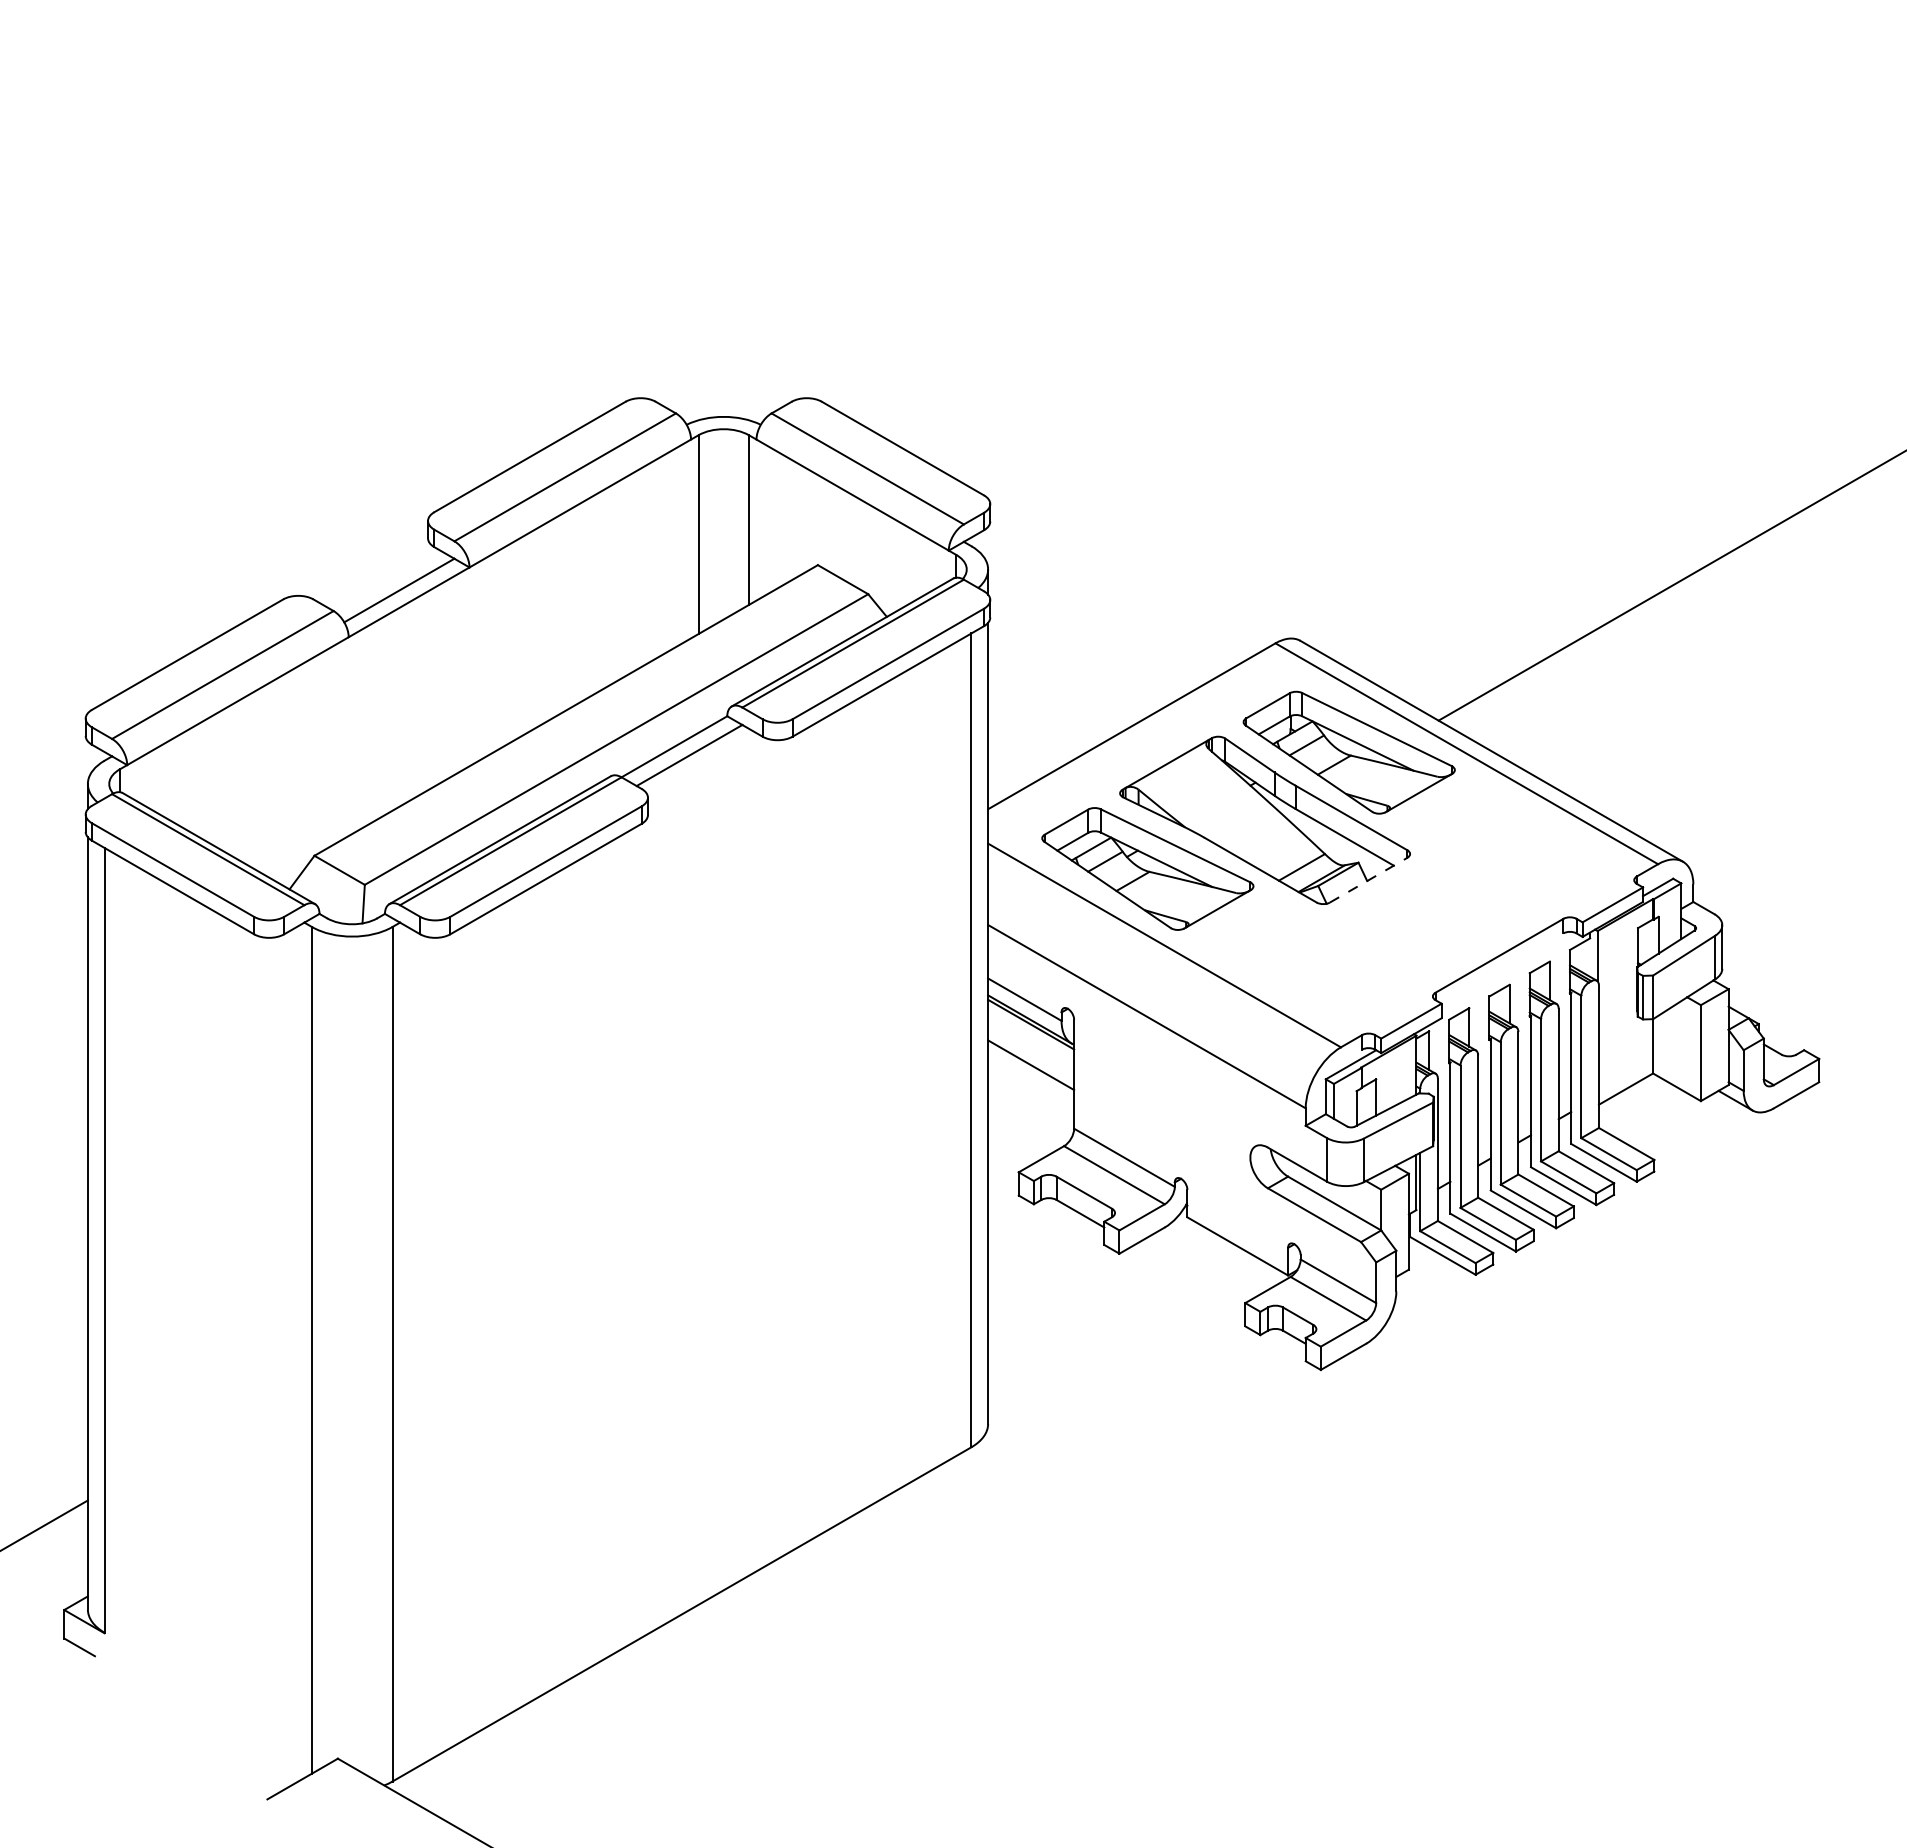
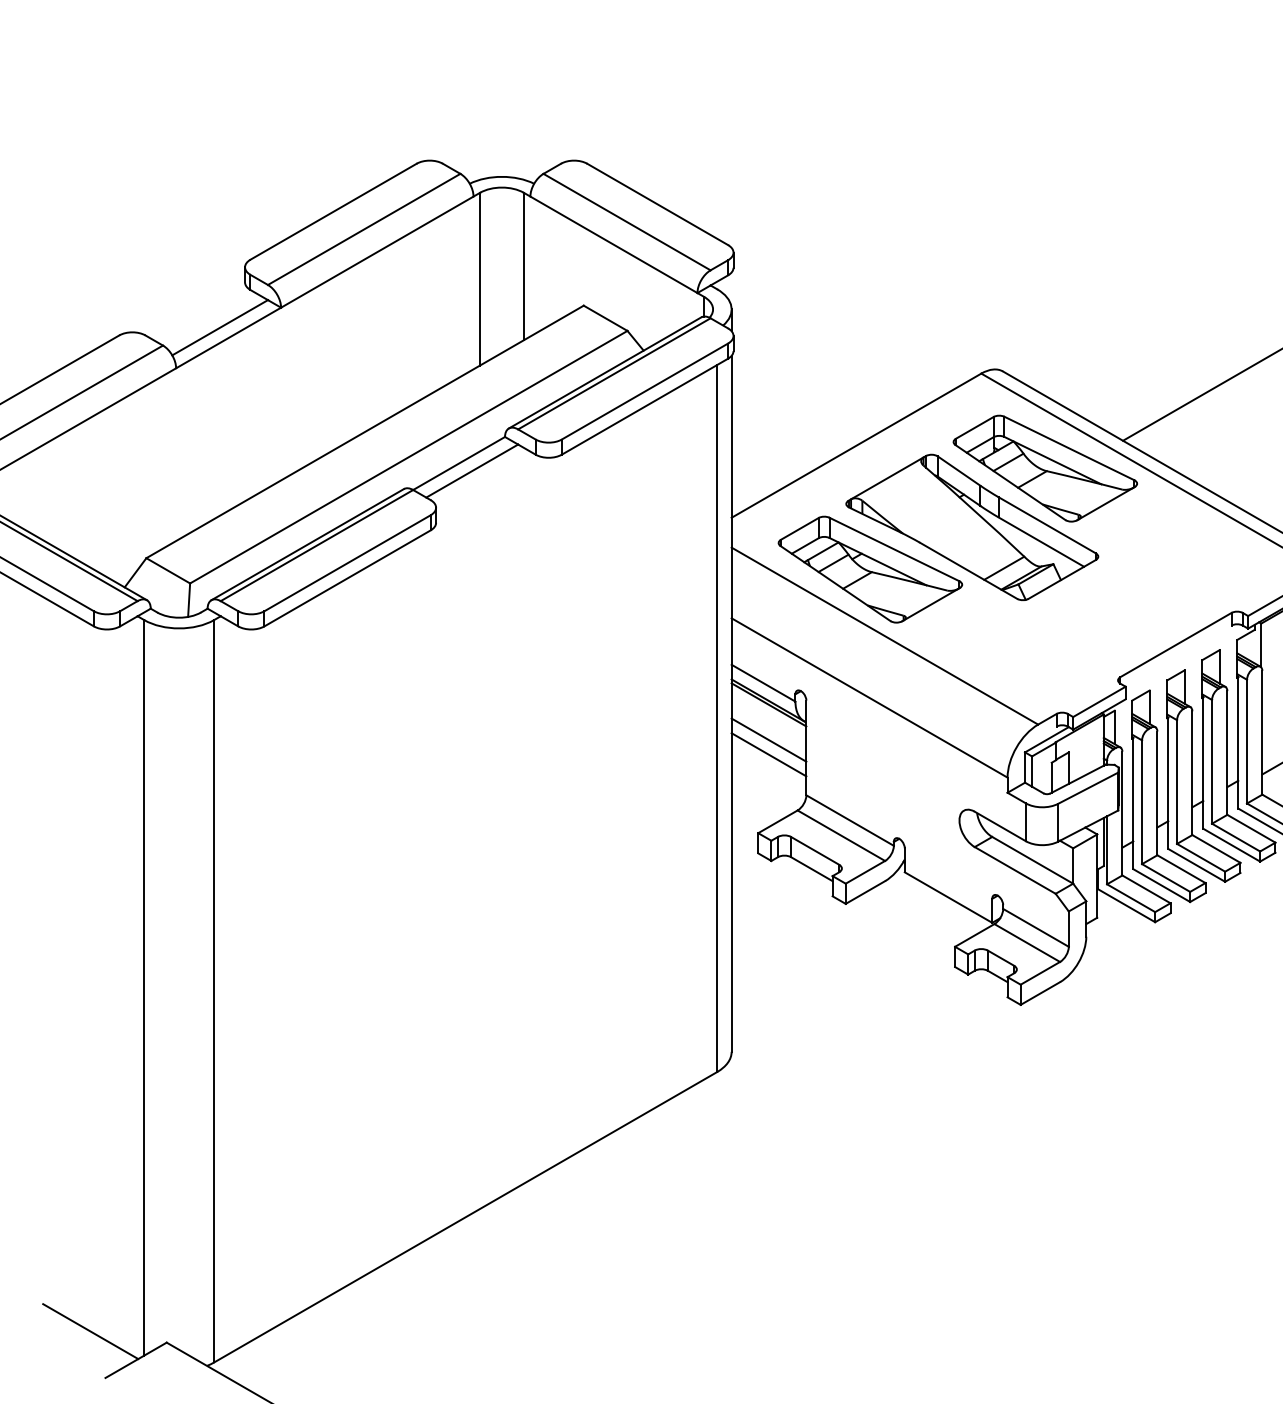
line: (1368, 880) -> (1062, 579), dashed -> solid
line: (1031, 1081) -> (769, 754), added
line: (250, 1745) -> (90, 1331), added

